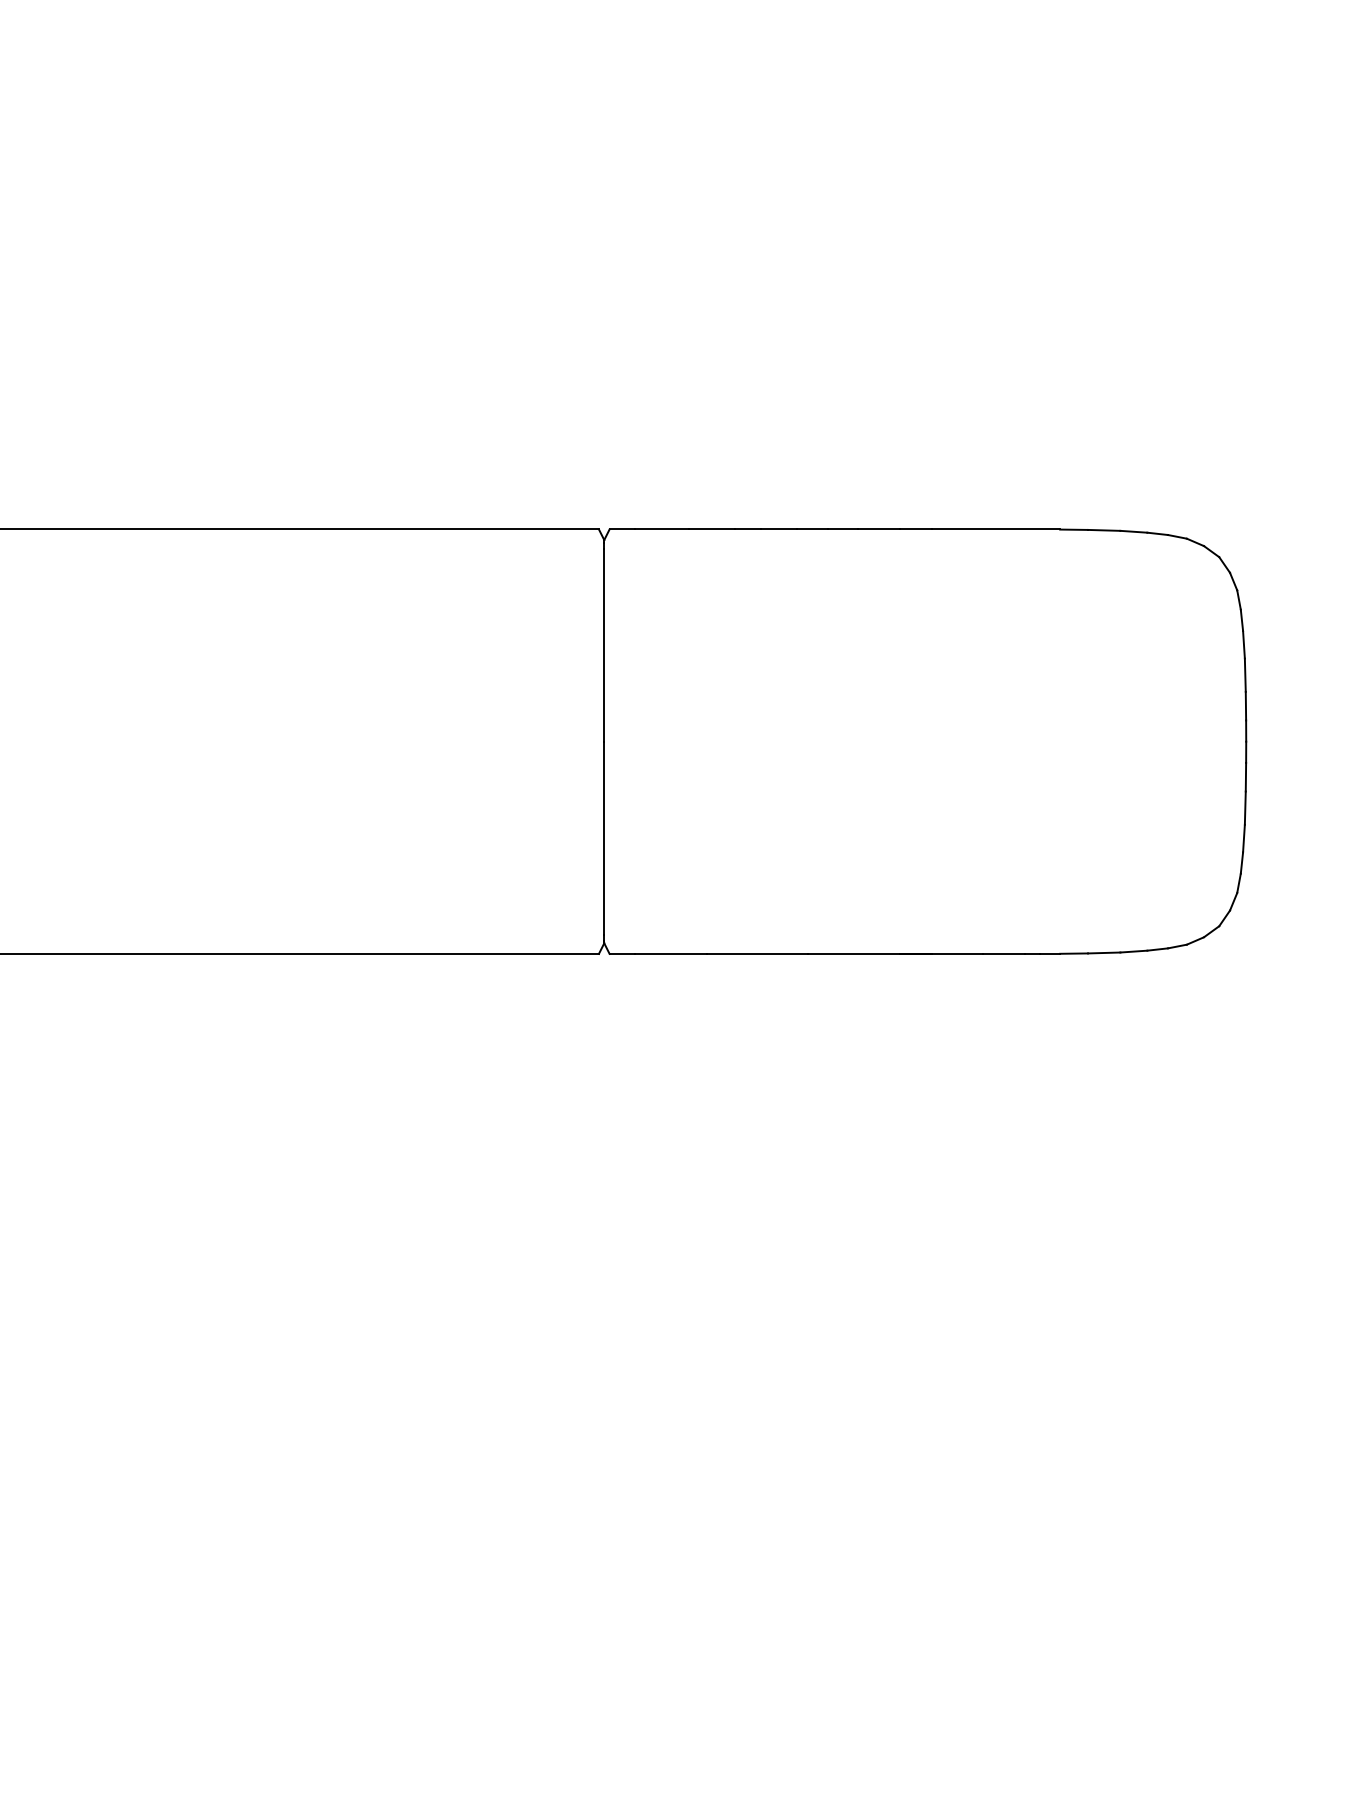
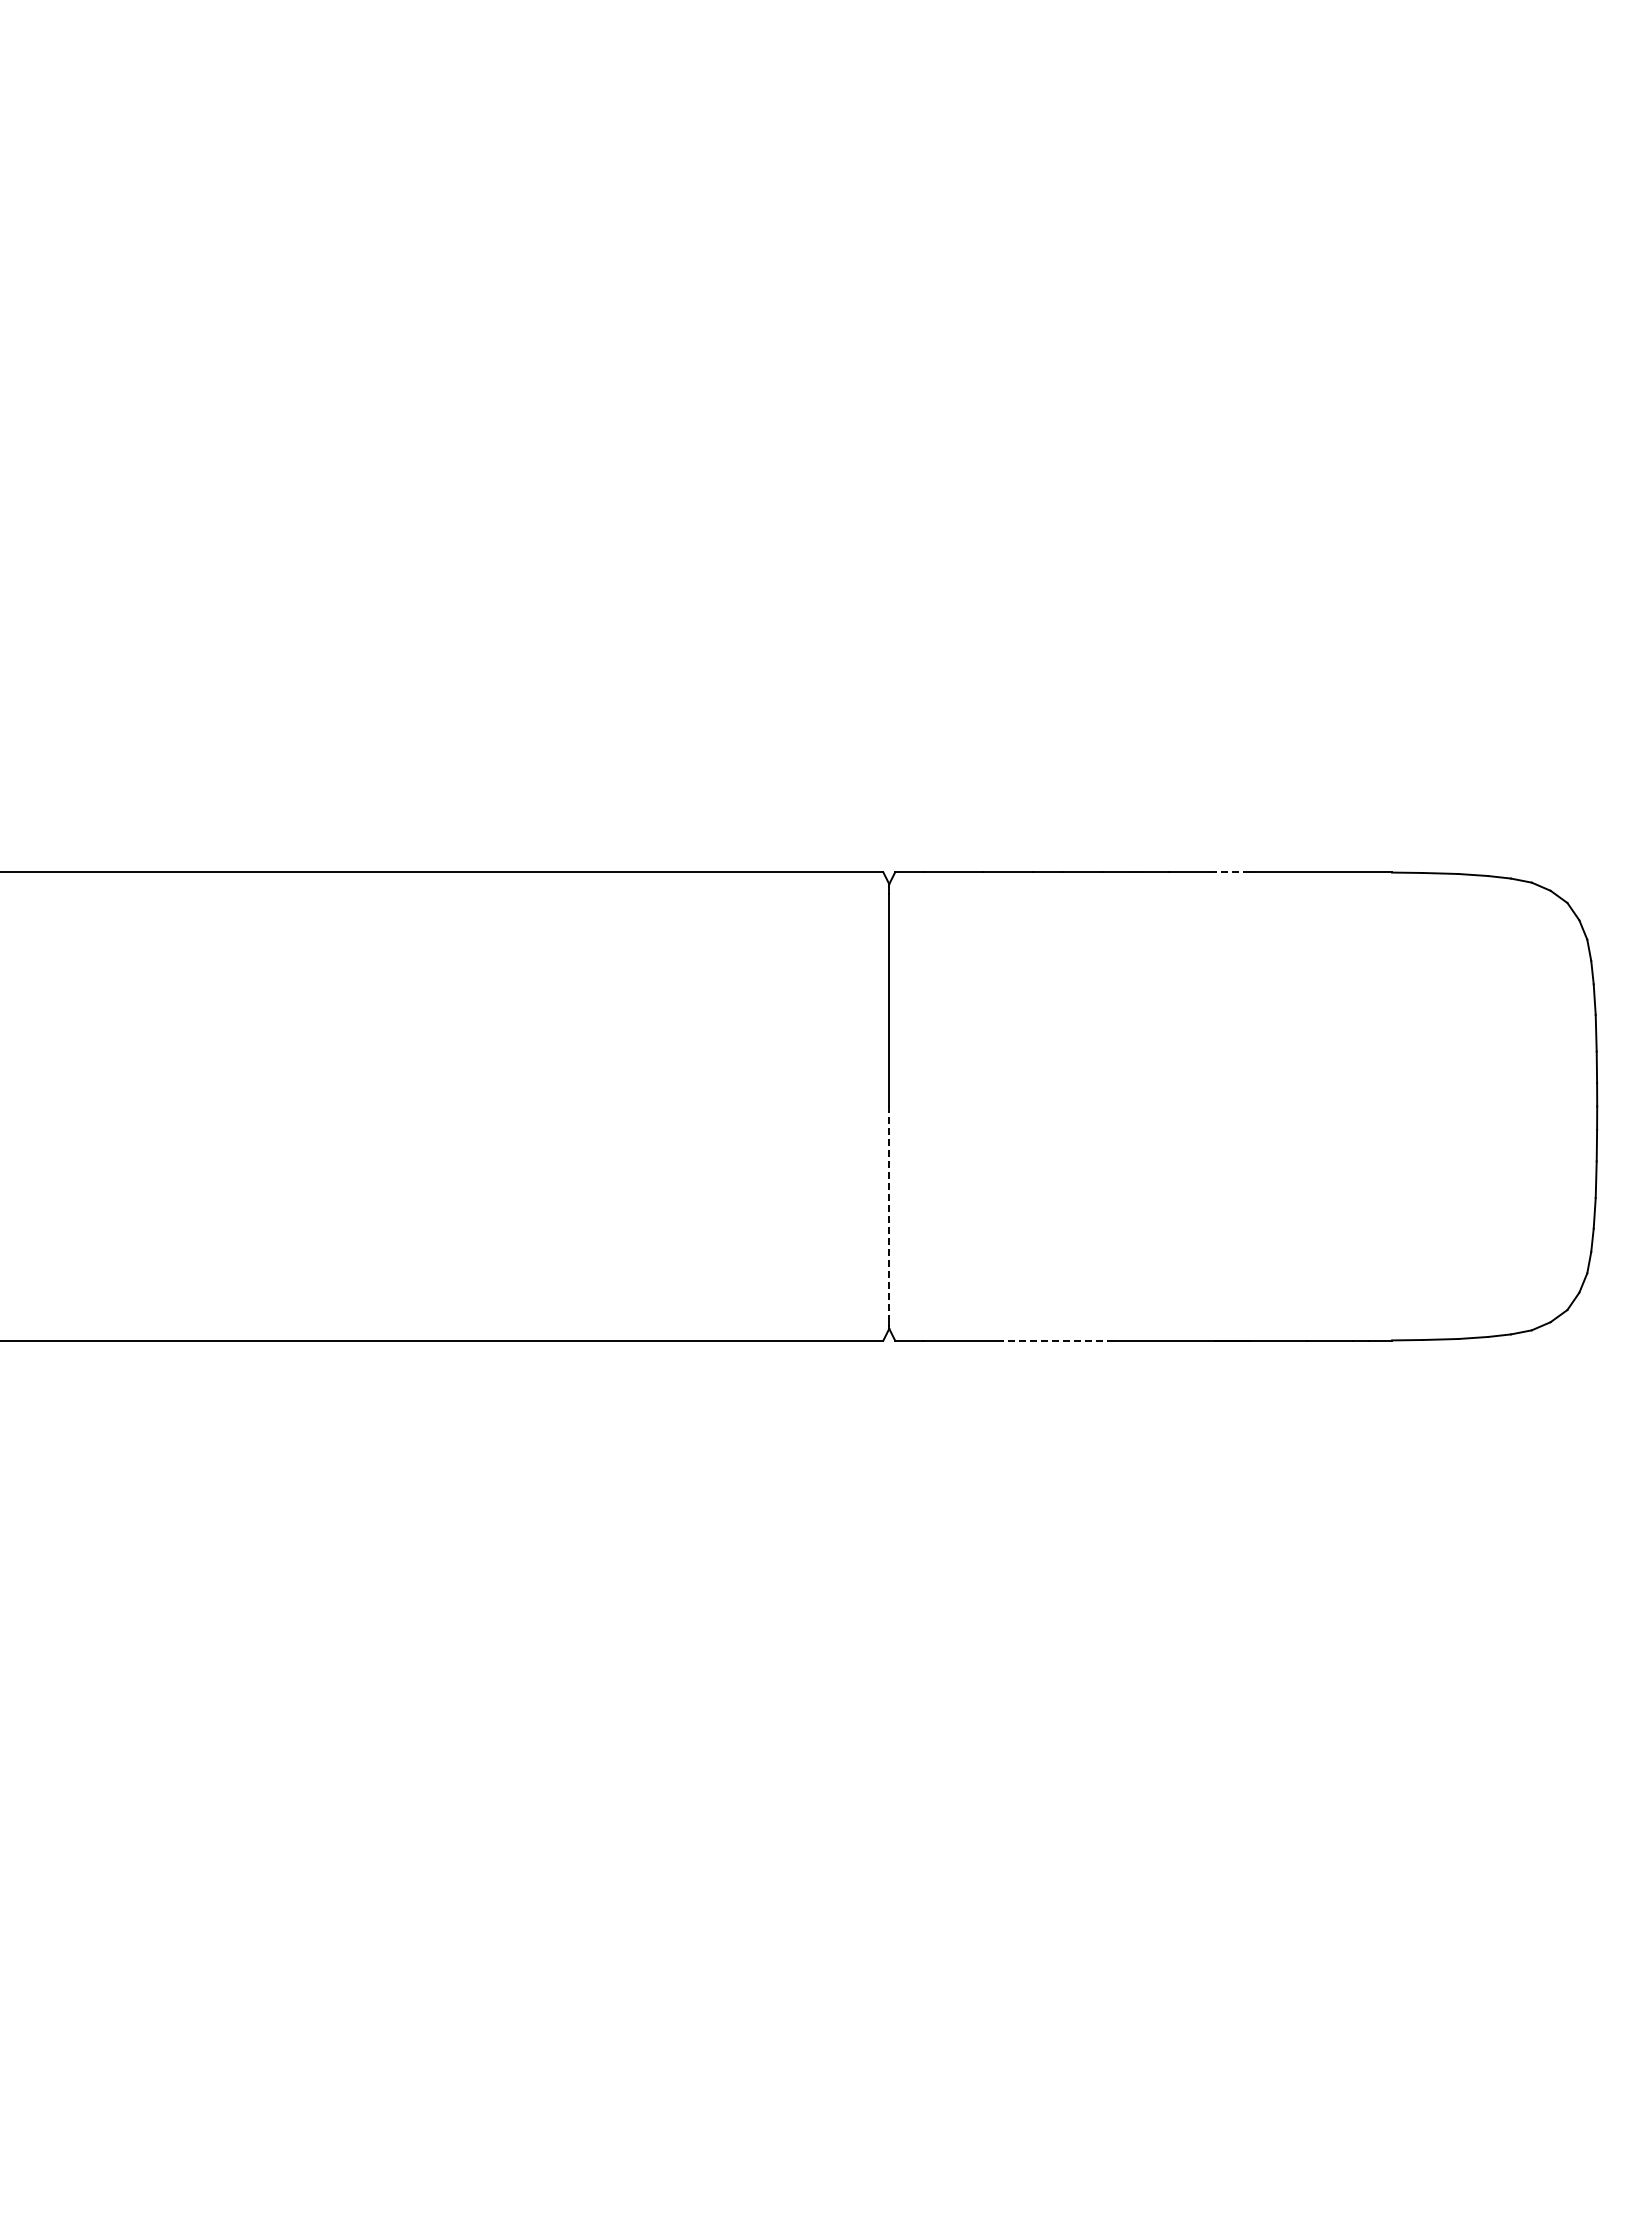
line: (915, 529) -> (1232, 872), solid -> dashed
line: (604, 838) -> (889, 1213), solid -> dashed
line: (757, 953) -> (1058, 1340), solid -> dashed

